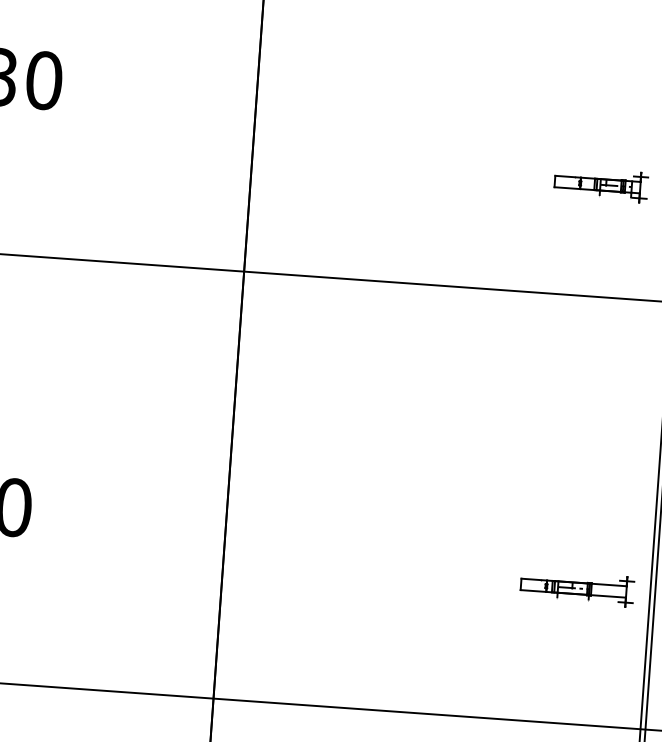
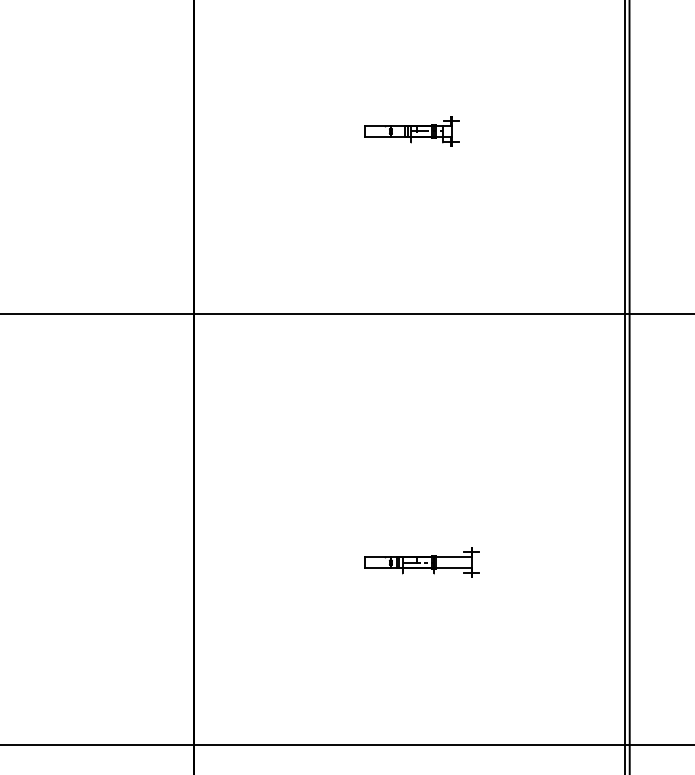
part: (600, 184) -> (411, 131), moved
part: (576, 588) -> (421, 562), moved

